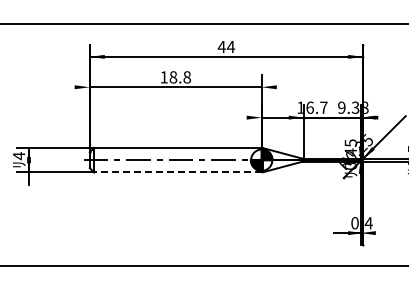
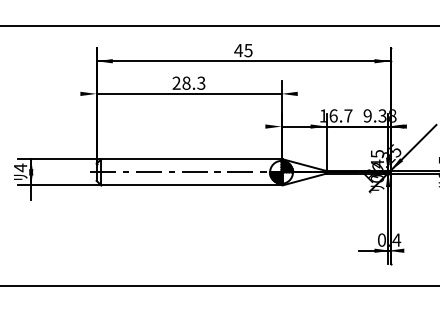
text: (230, 47) -> (247, 51), 44 -> 45
text: (175, 77) -> (188, 83), 18.8 -> 28.3
line: (177, 172) -> (190, 185), dashed -> solid

